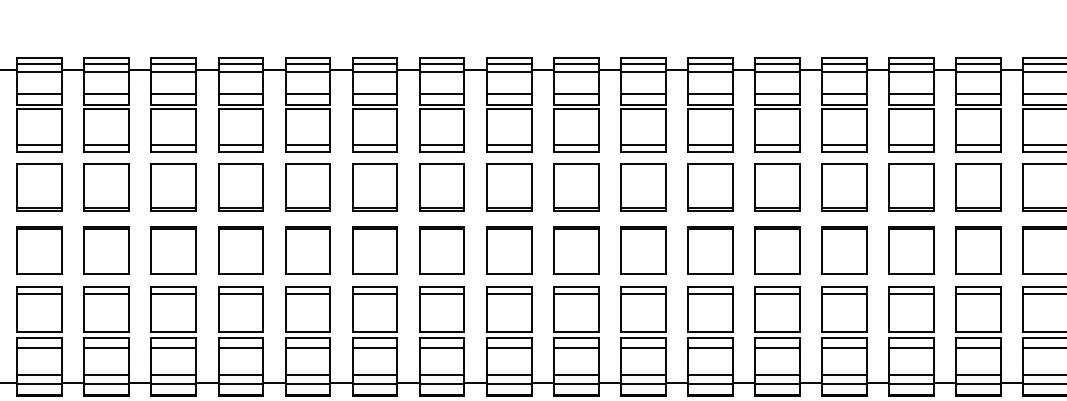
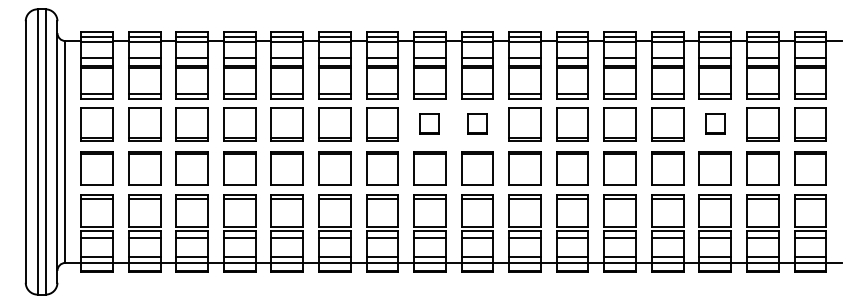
part: (508, 188) -> (429, 124), size x0.6
part: (576, 188) -> (477, 124), size x0.6
part: (910, 188) -> (714, 124), size x0.6

